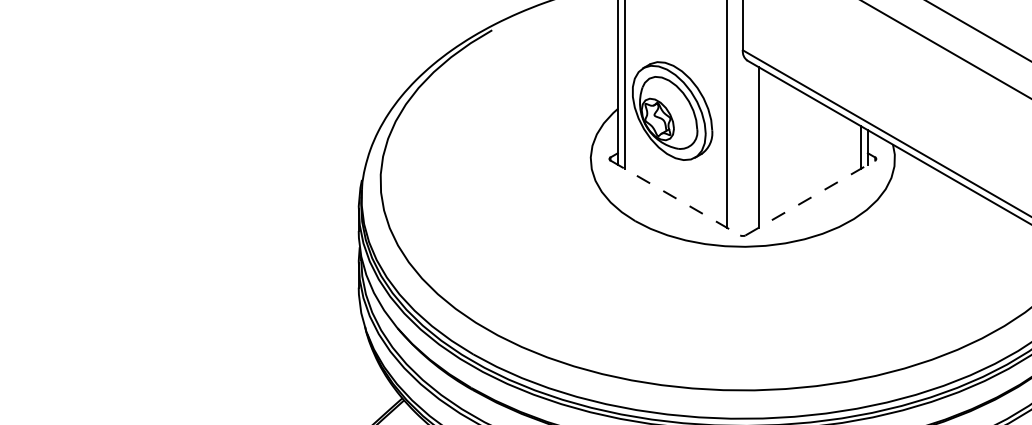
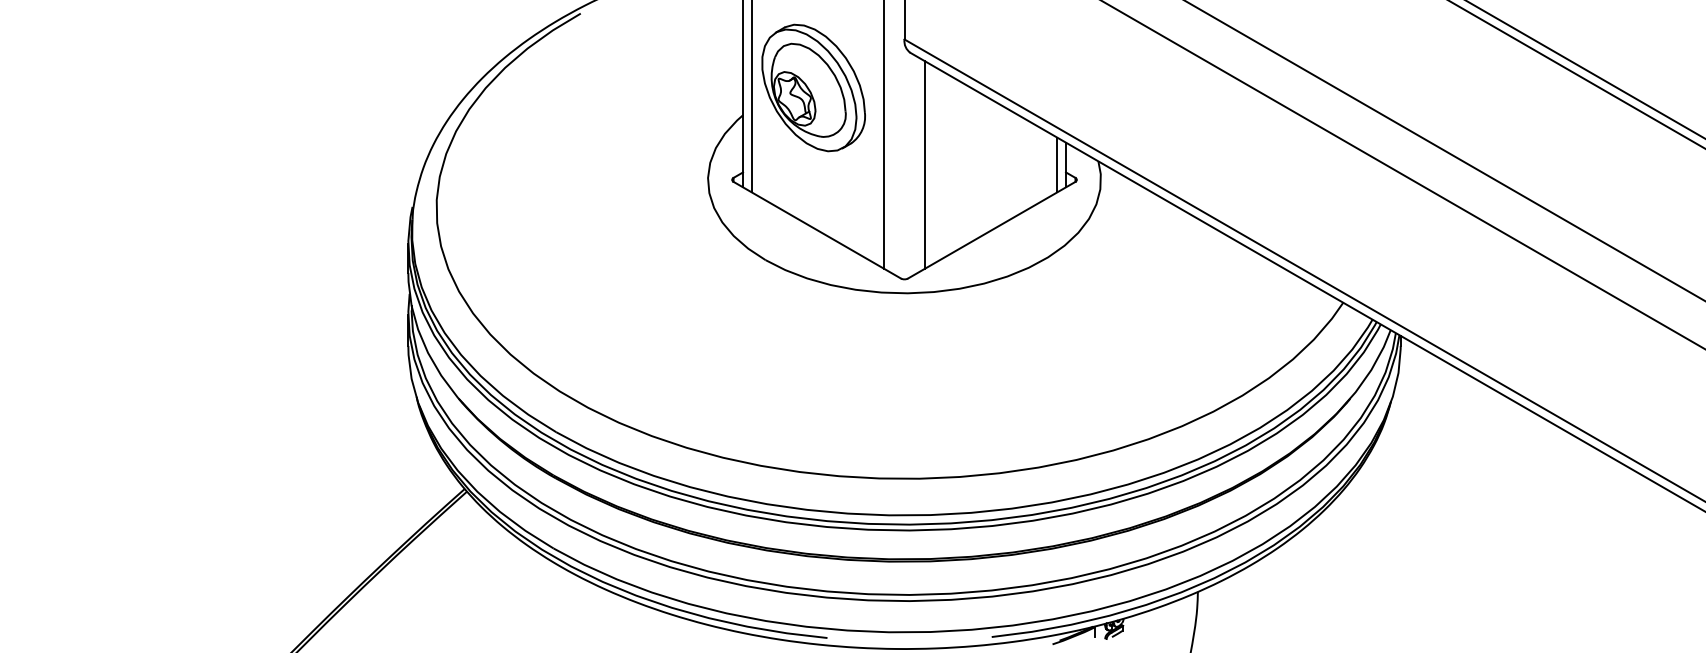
part: (672, 110) -> (813, 87), moved
line: (675, 198) -> (817, 230), dashed -> solid
line: (810, 198) -> (991, 230), dashed -> solid

